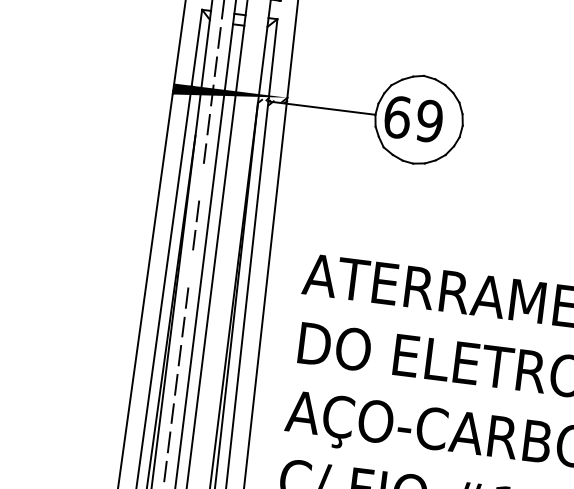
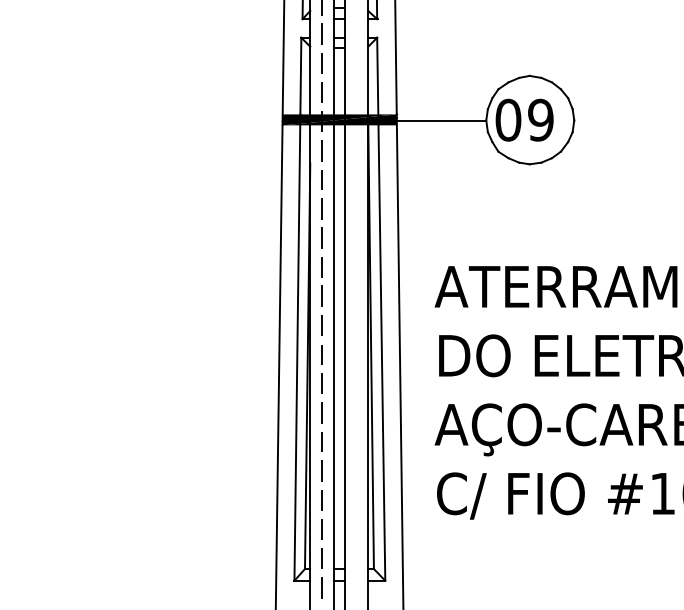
fill: (230, 95) -> (340, 119), added
text: (397, 116) -> (508, 119), 69 -> 09
line: (201, 181) -> (321, 208), added
line: (190, 268) -> (321, 295), added

